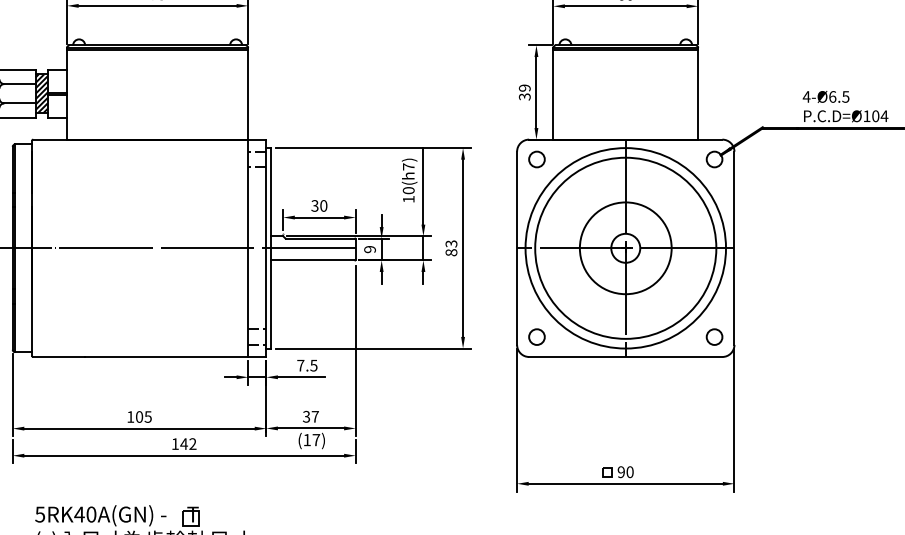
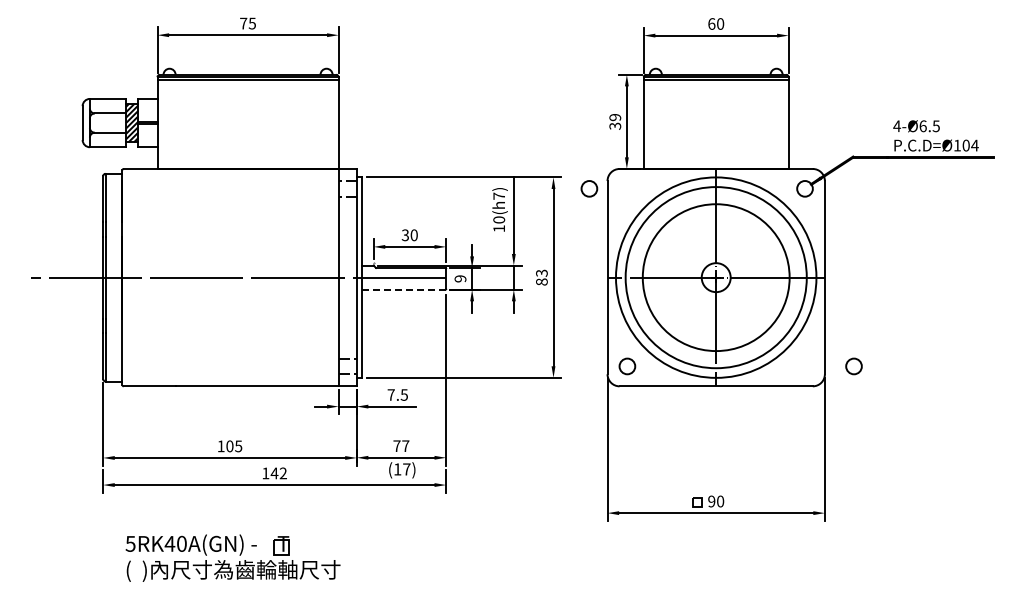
circle: (537, 159) -> (589, 188), moved
circle: (626, 248) -> (716, 277), size x1.6
line: (314, 260) -> (404, 289), solid -> dashed
circle: (714, 337) -> (853, 366), moved
text: (306, 417) -> (396, 446), 37 -> 77

